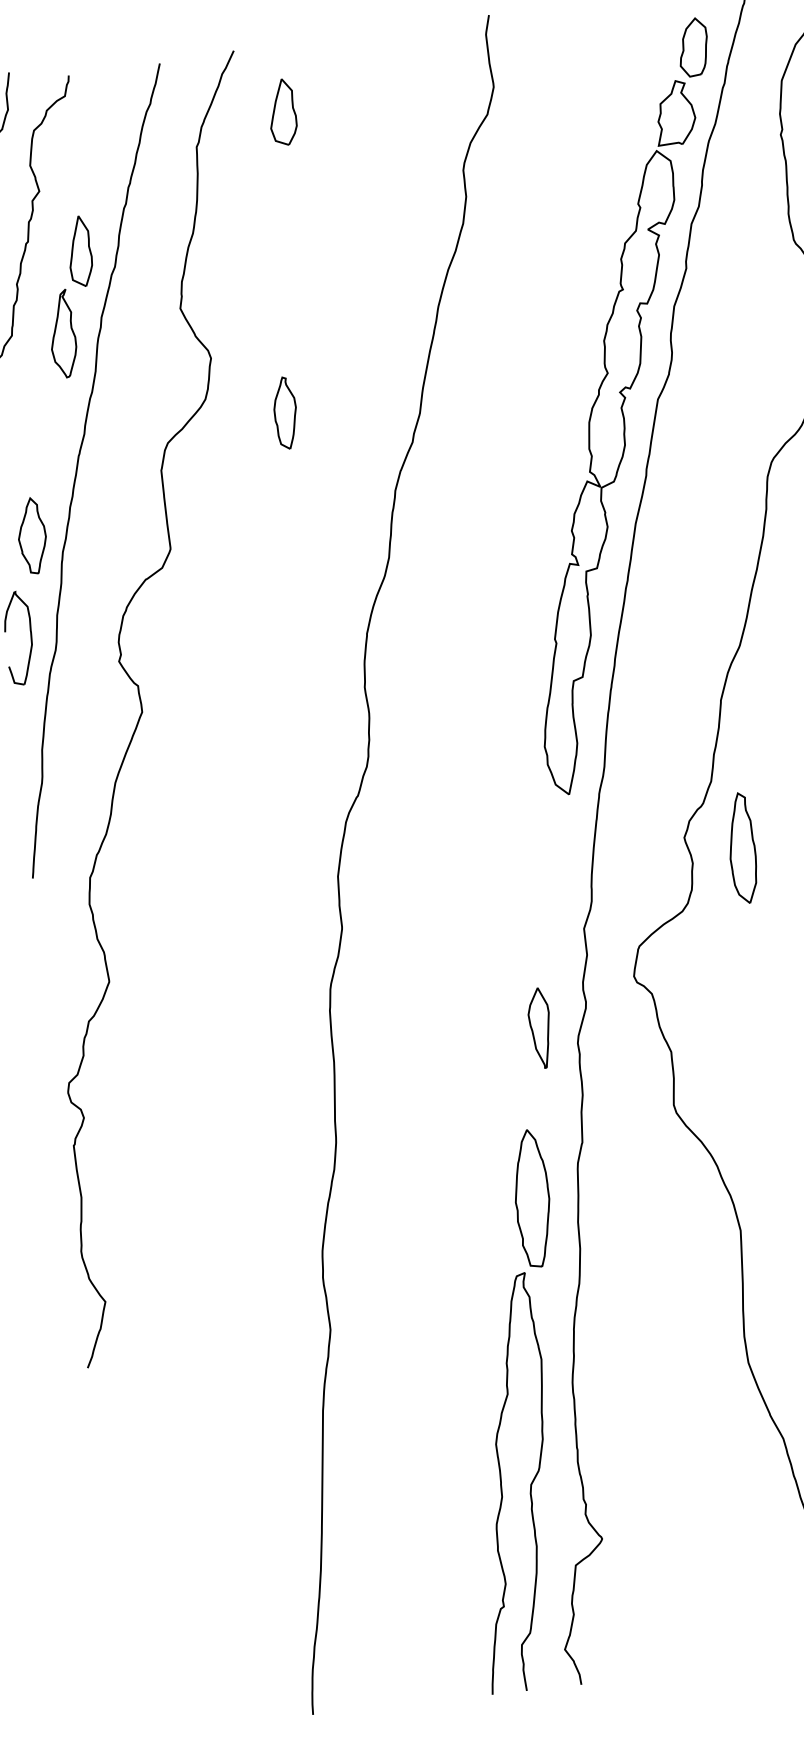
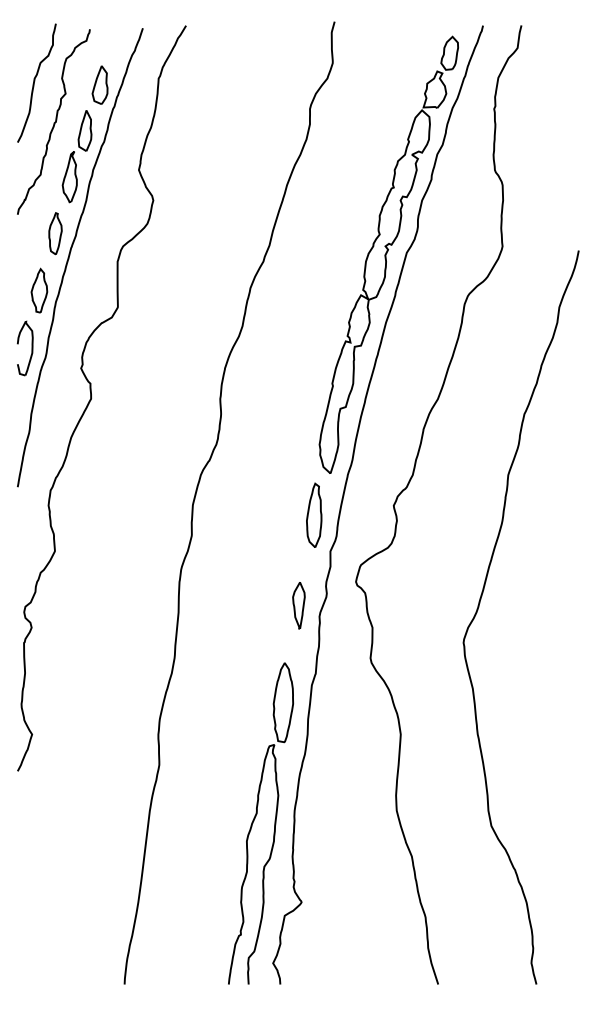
part: (281, 111) -> (99, 84), moved
part: (285, 412) -> (55, 233), moved
part: (742, 846) -> (314, 514), moved

